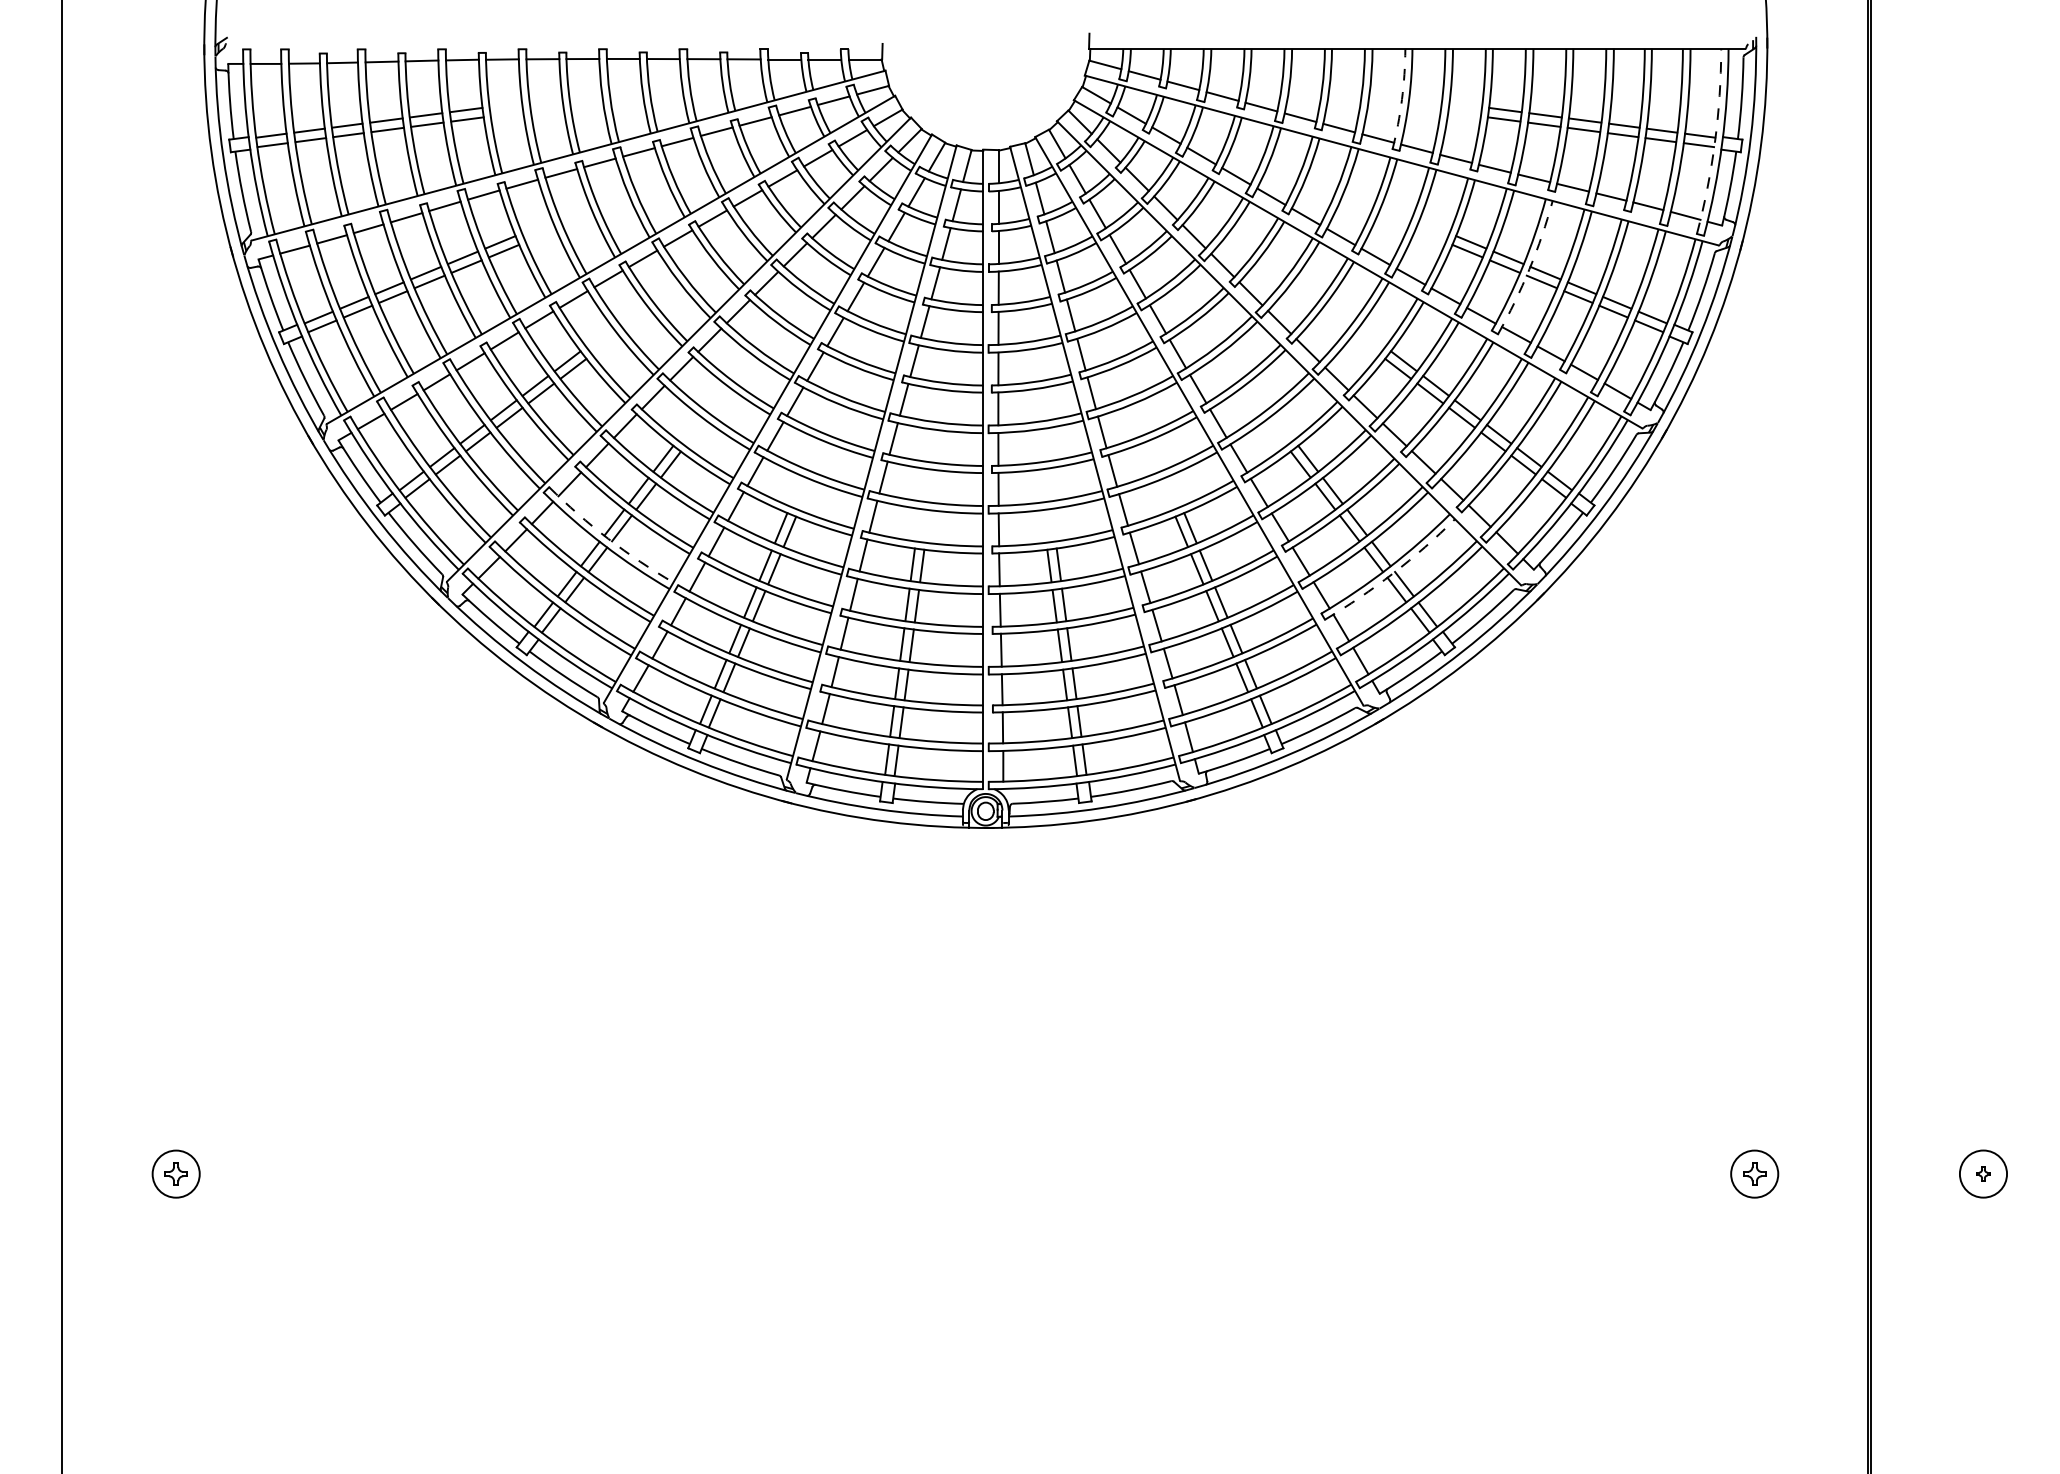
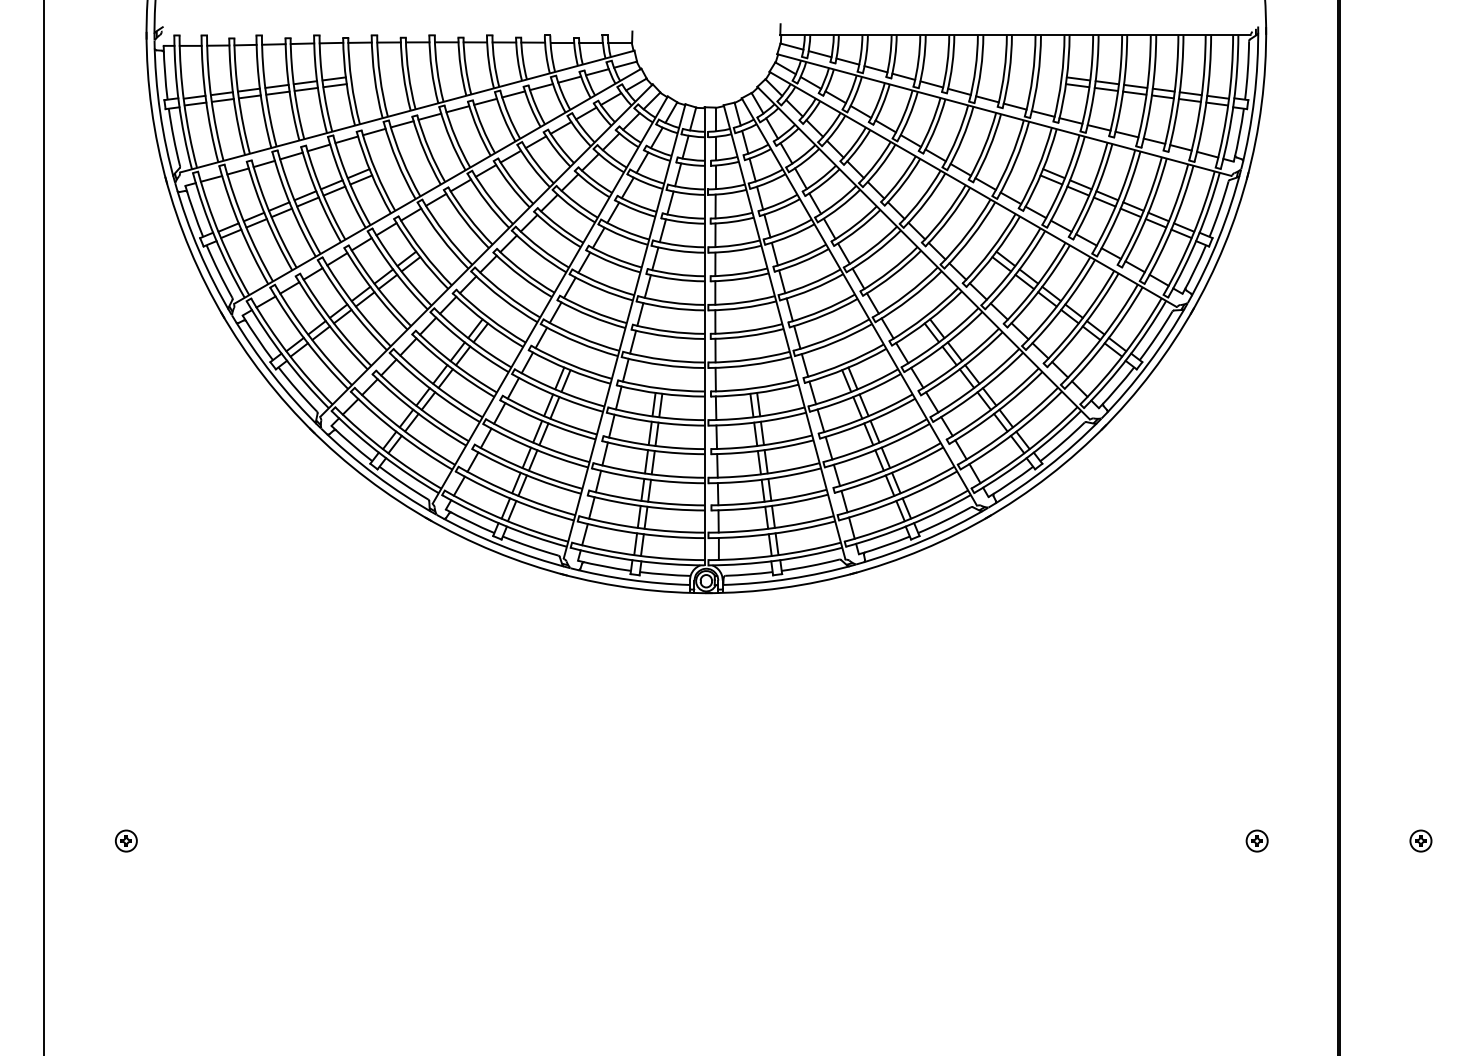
arc: (1402, 99) -> (1004, 71), dashed -> solid
arc: (1714, 142) -> (1228, 102), dashed -> solid
arc: (1529, 269) -> (1095, 193), dashed -> solid
arc: (608, 538) -> (436, 385), dashed -> solid
arc: (1393, 573) -> (998, 410), dashed -> solid
part: (175, 1173) -> (125, 840), size x0.62
part: (1754, 1173) -> (1256, 840), size x0.62
circle: (1983, 1173) -> (1420, 840), size x0.62

